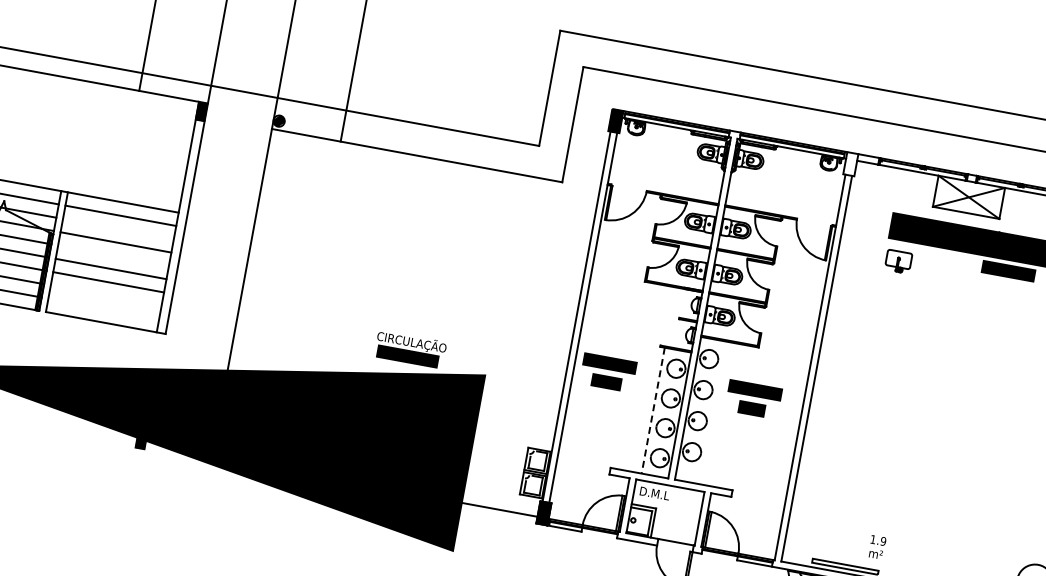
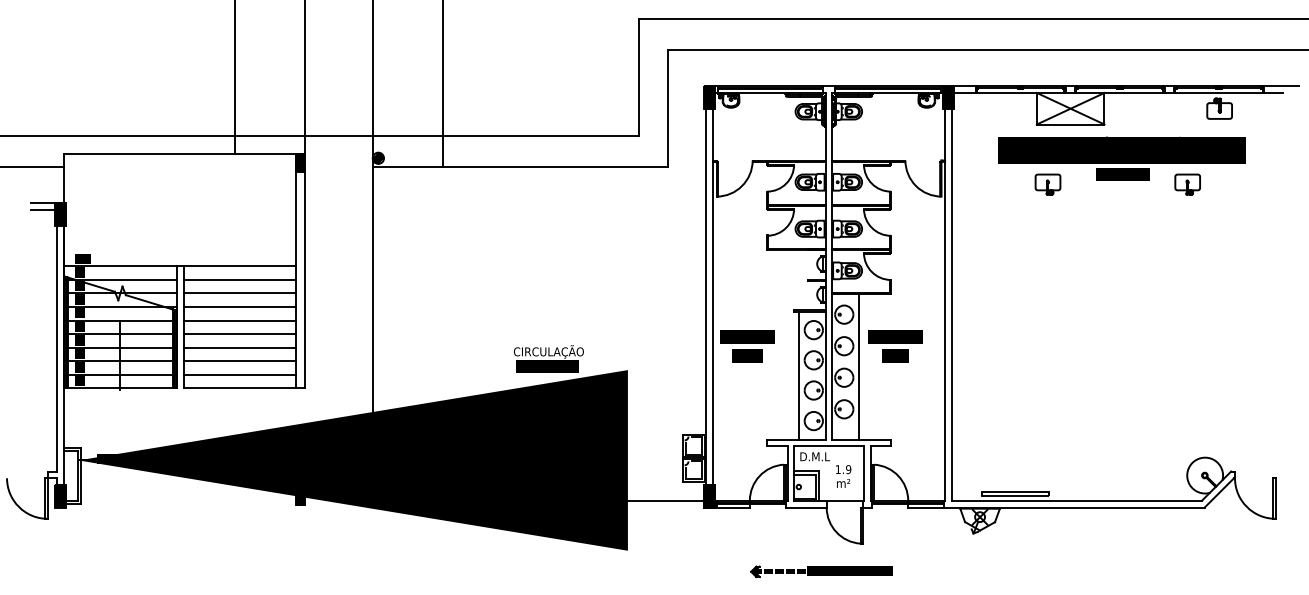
hatch: (850, 164) -> (948, 97), added
line: (118, 229) -> (239, 293), added
line: (113, 255) -> (239, 320), added
part: (898, 261) -> (1047, 184), moved
line: (105, 295) -> (239, 361), added
line: (103, 308) -> (239, 374), added
line: (653, 410) -> (798, 375), dashed -> solid
line: (714, 412) -> (859, 366), added
text: (877, 547) -> (843, 476), moved

